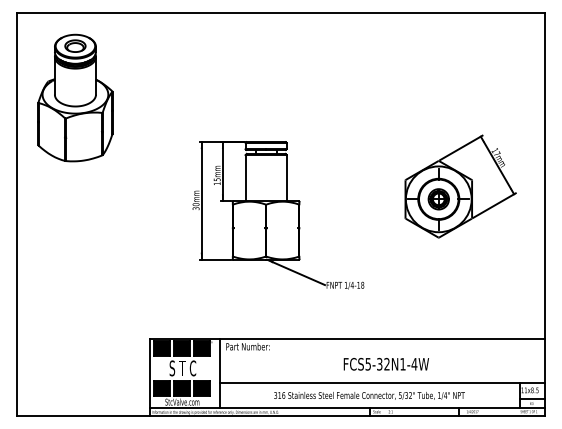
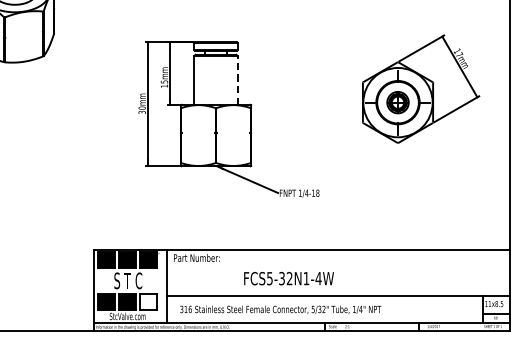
line: (286, 177) -> (237, 79), solid -> dashed
text: (385, 363) -> (288, 277), moved
fill: (201, 388) -> (147, 302), removed
text: (369, 395) -> (280, 309), moved

